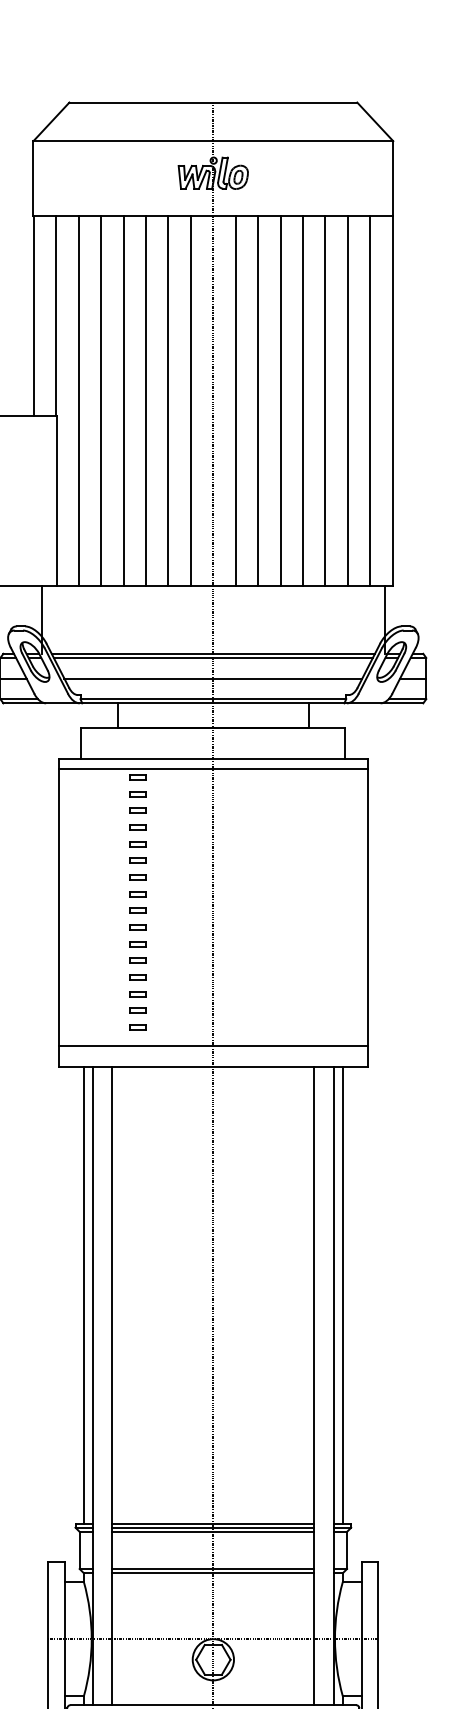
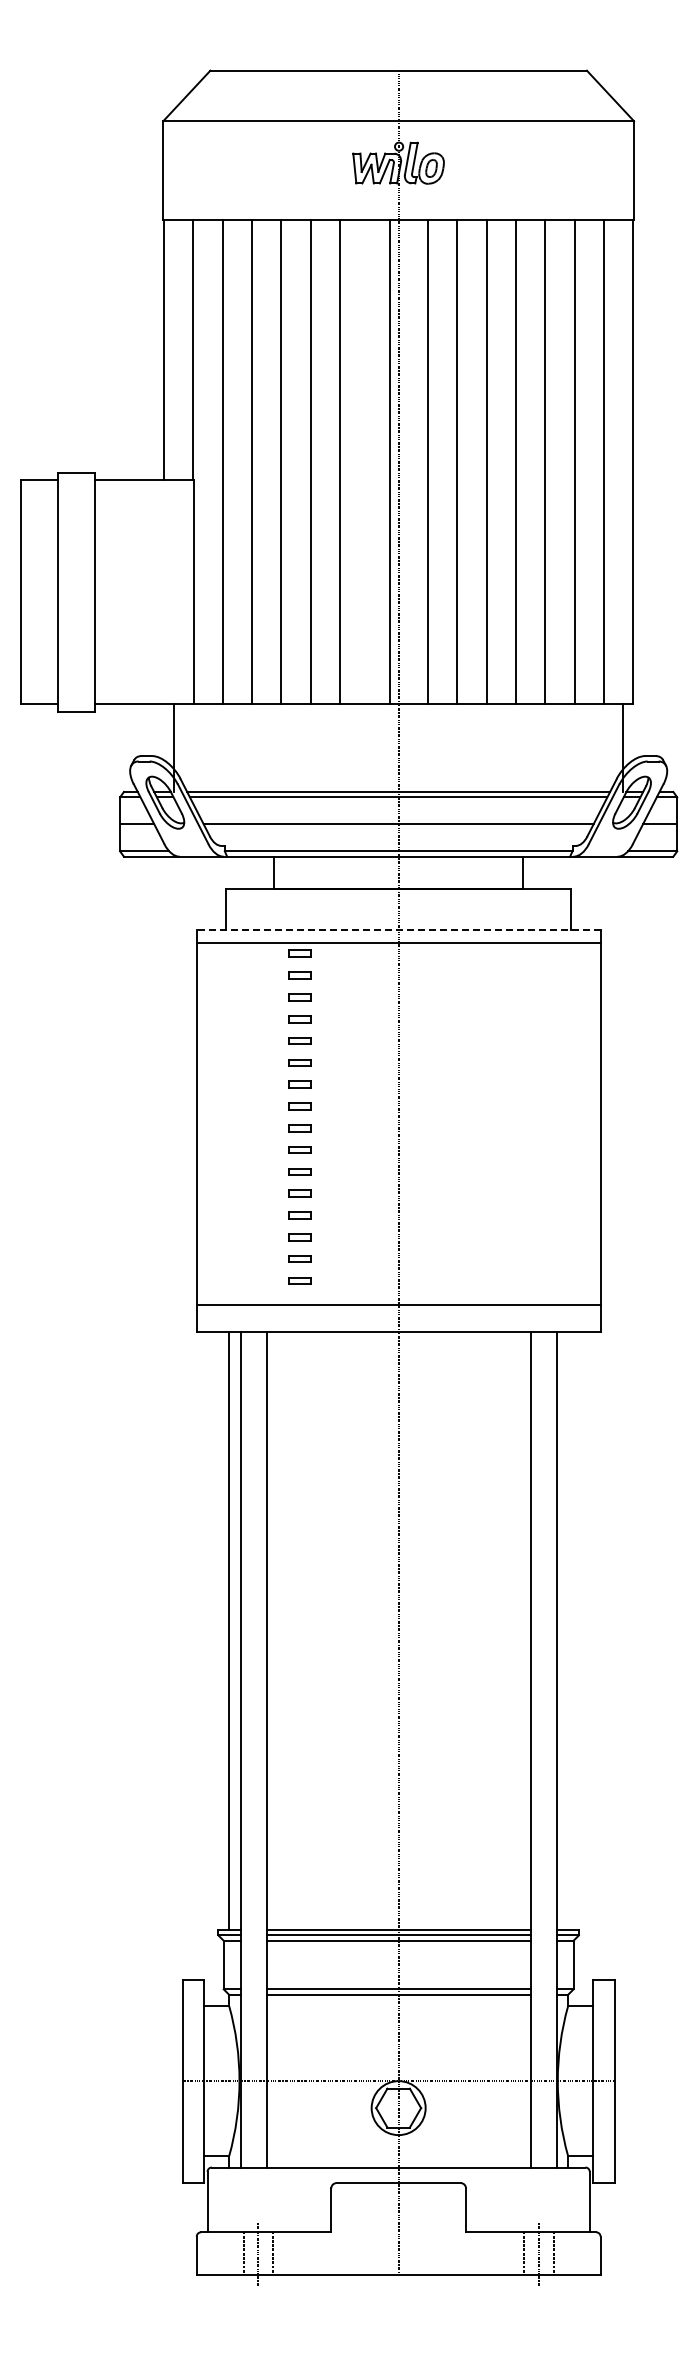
line: (191, 401) -> (390, 461), moved
line: (213, 758) -> (398, 929), solid -> dashed
line: (343, 1294) -> (568, 1630), removed

